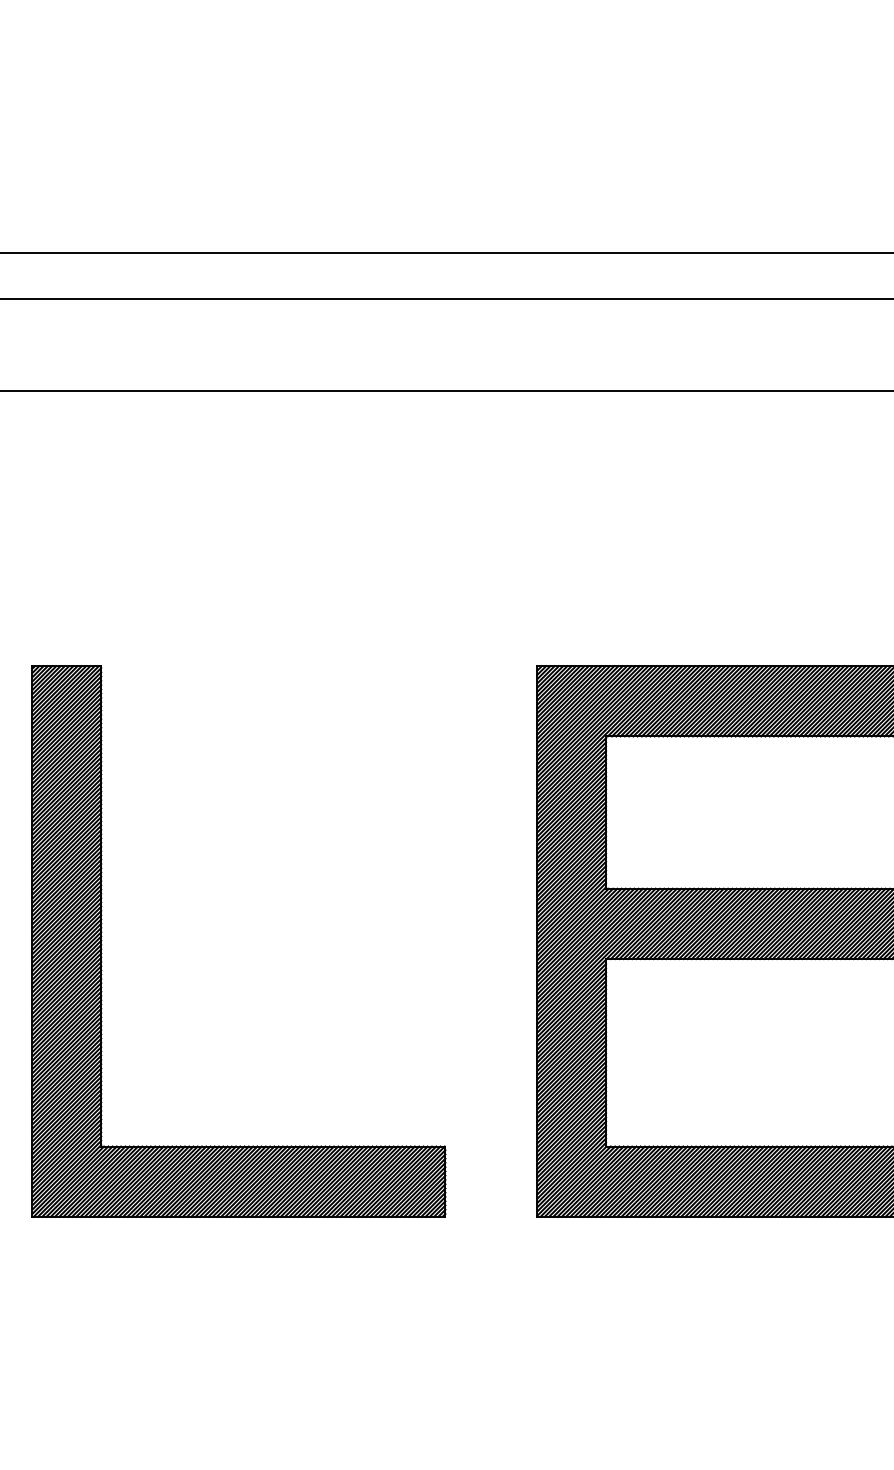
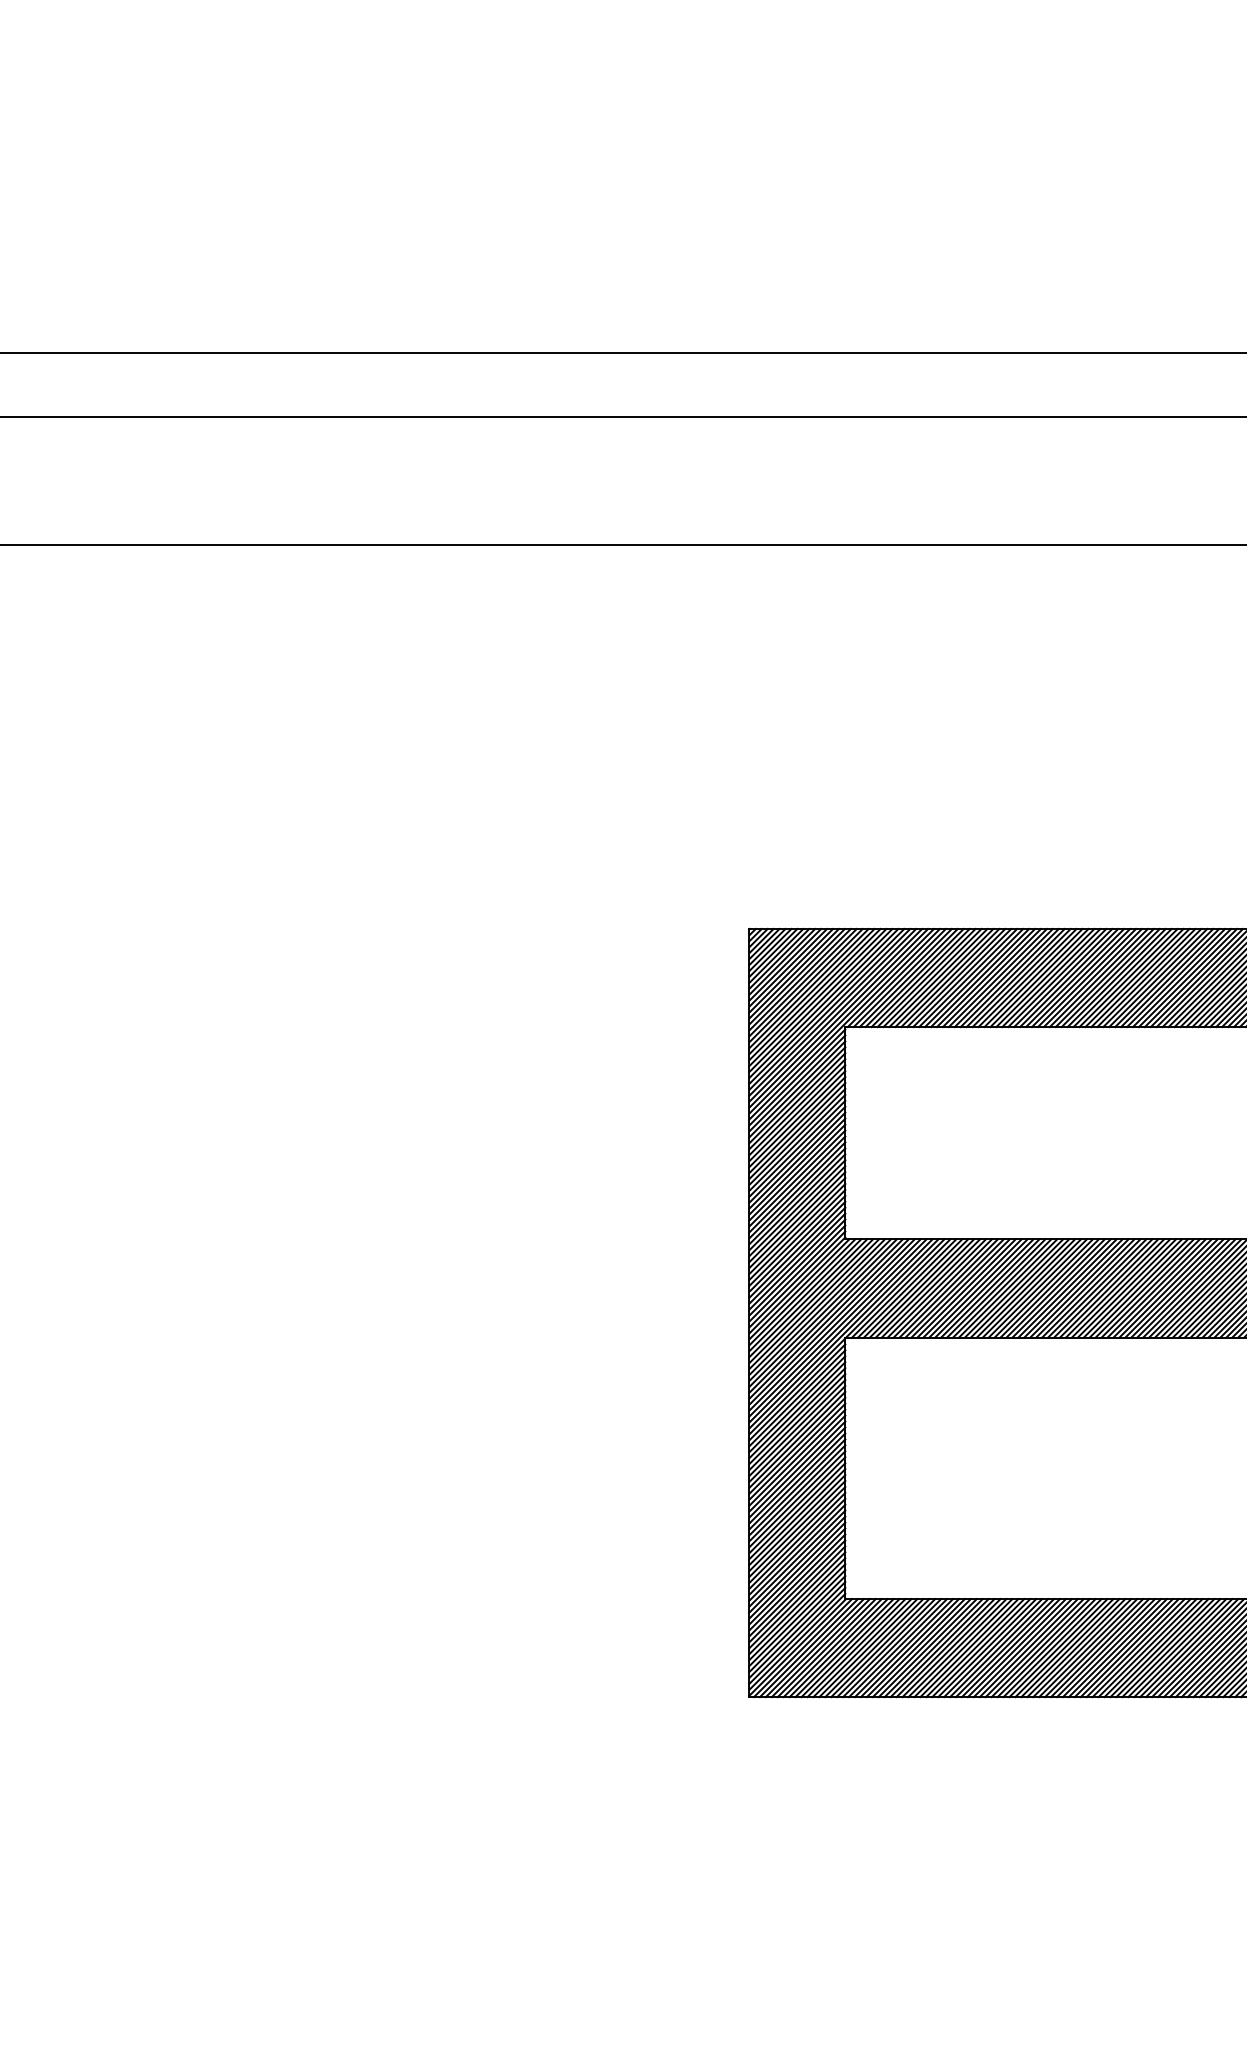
part: (102, 940) -> (142, 1311), removed

